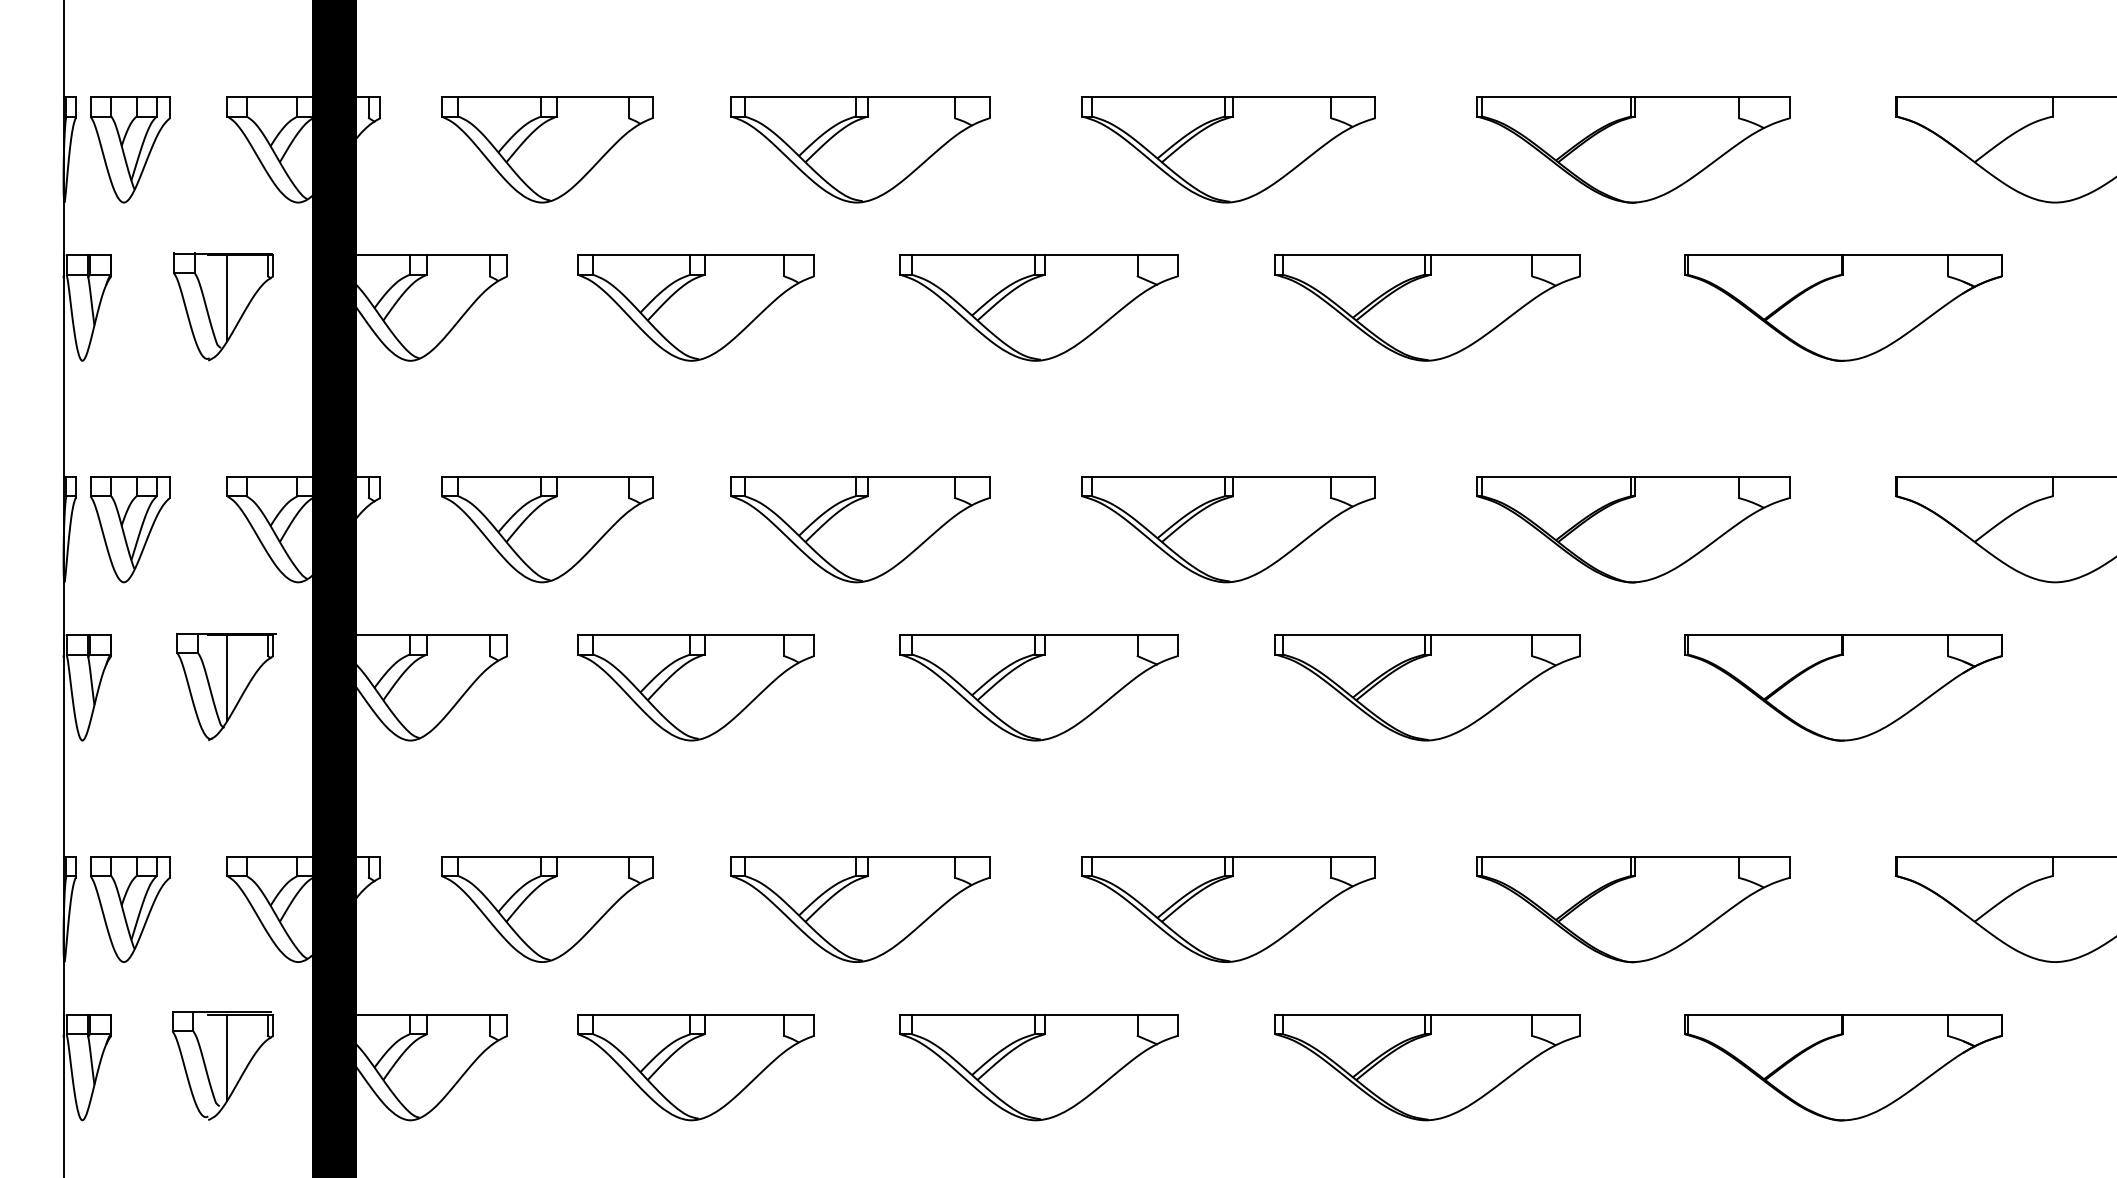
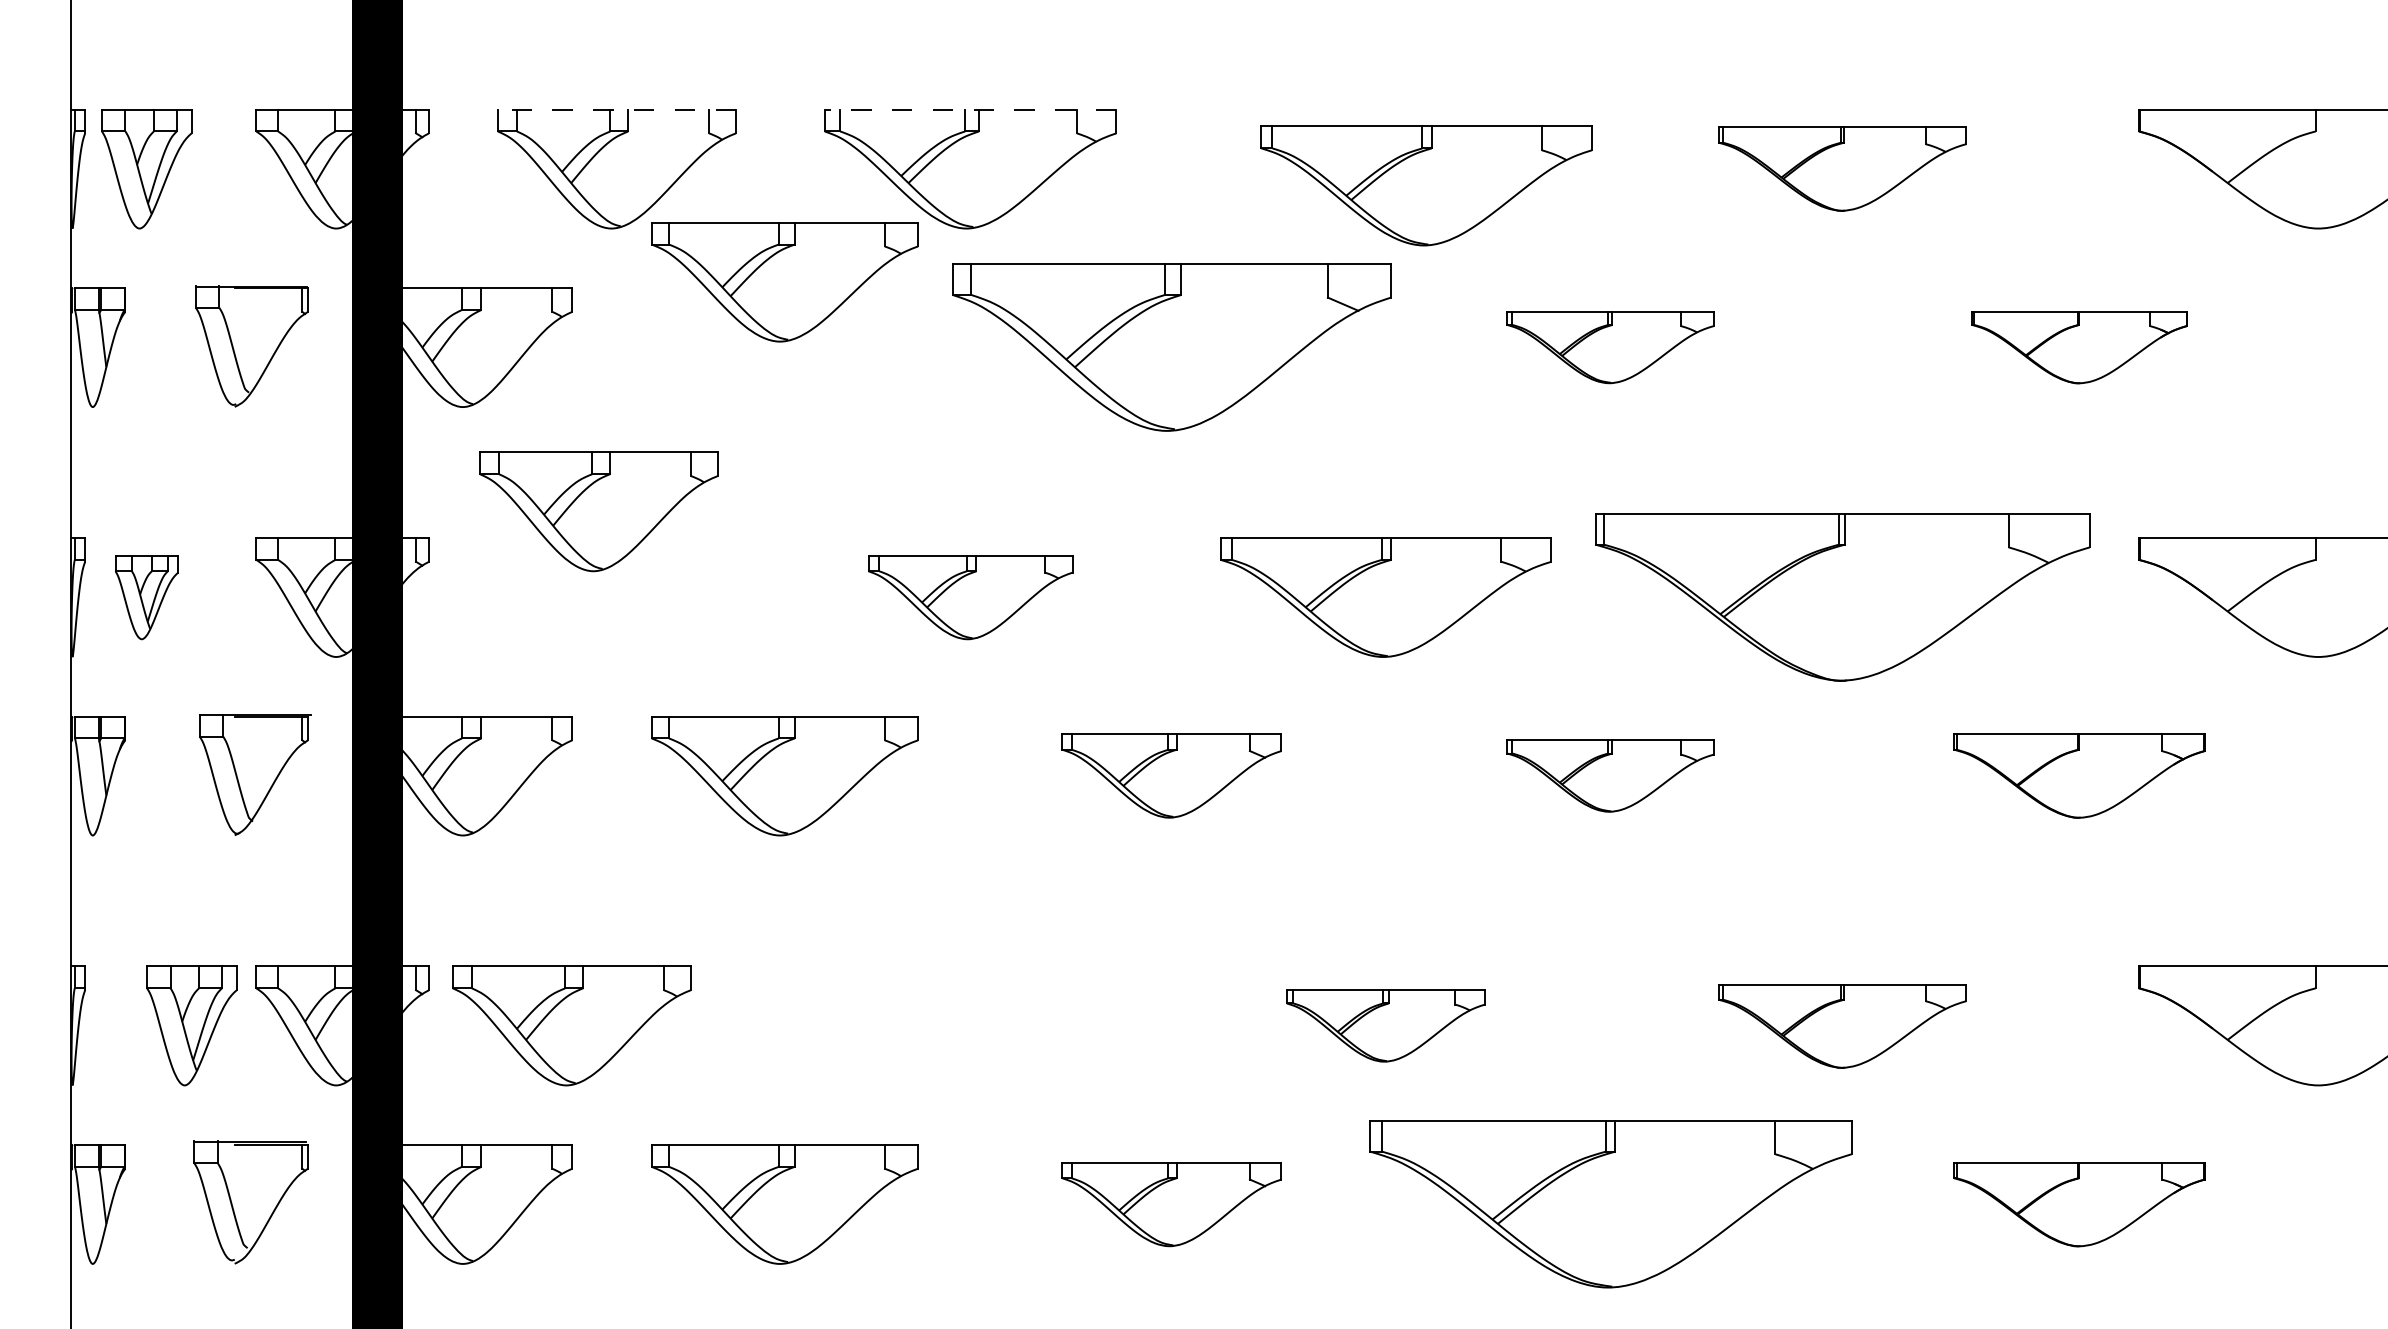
line: (546, 97) -> (616, 109), solid -> dashed
line: (860, 97) -> (970, 109), solid -> dashed
part: (1228, 149) -> (1426, 185), moved
part: (1633, 149) -> (1842, 168), size x0.7
line: (227, 298) -> (256, 336), removed
part: (695, 307) -> (784, 281), moved
part: (1038, 307) -> (1171, 346), size x1.4
part: (1427, 307) -> (1610, 346), size x0.6
part: (1843, 307) -> (2079, 346), size x0.6
part: (130, 529) -> (147, 597), size x0.7
part: (547, 529) -> (599, 511), moved
part: (860, 529) -> (970, 597), size x0.7
part: (1633, 529) -> (1842, 597), size x1.4
line: (227, 678) -> (256, 765), removed
part: (1038, 687) -> (1171, 775), size x0.7
part: (1427, 687) -> (1610, 775), size x0.6
part: (1843, 687) -> (2079, 775), size x0.7
part: (130, 909) -> (192, 1026), moved
part: (547, 909) -> (572, 1026), moved
part: (860, 909) -> (970, 1026), removed
part: (1228, 909) -> (1385, 1026), size x0.6
part: (1633, 909) -> (1842, 1026), size x0.7
line: (227, 1057) -> (256, 1193), removed
part: (1038, 1067) -> (1171, 1204), size x0.7
part: (1427, 1067) -> (1610, 1204), size x1.4
part: (1843, 1067) -> (2079, 1204), size x0.7

